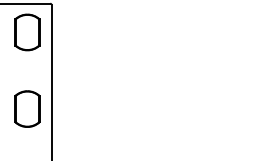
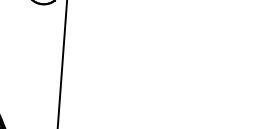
part: (27, 108) -> (38, 62), removed

